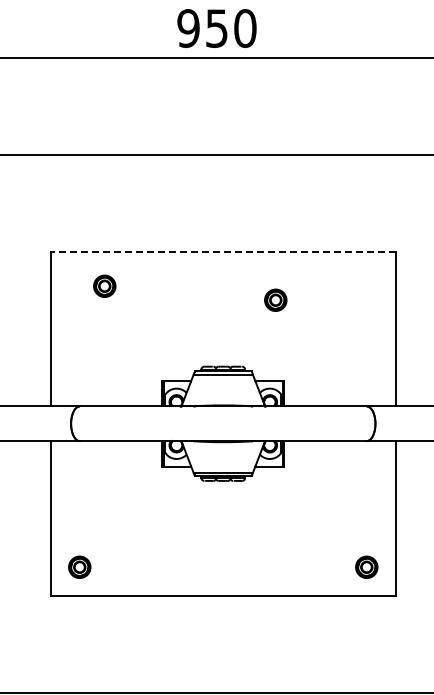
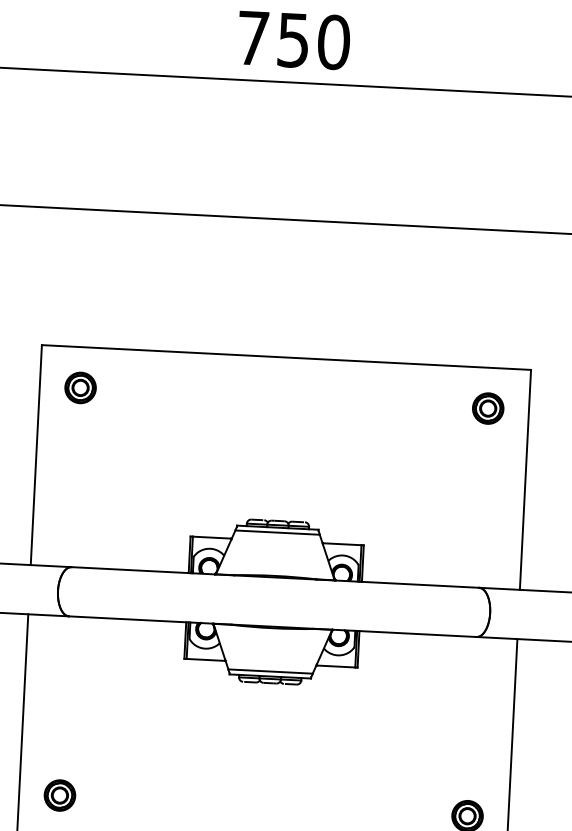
text: (188, 28) -> (253, 38), 950 -> 750
line: (222, 251) -> (285, 357), dashed -> solid
part: (104, 285) -> (80, 386), moved
part: (275, 299) -> (487, 407), moved

